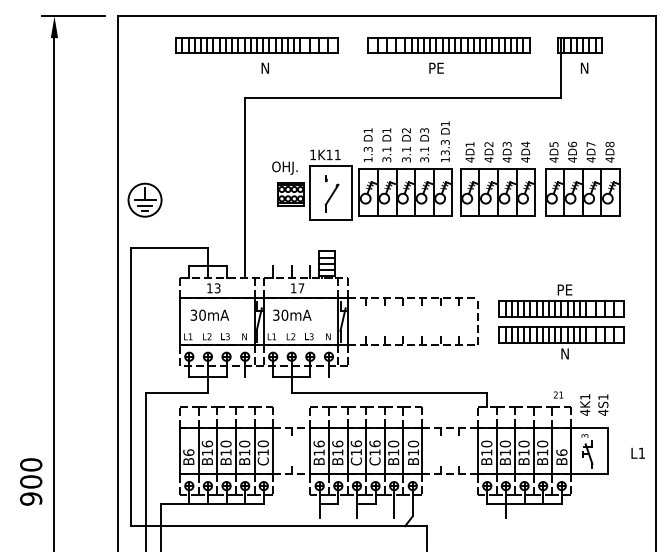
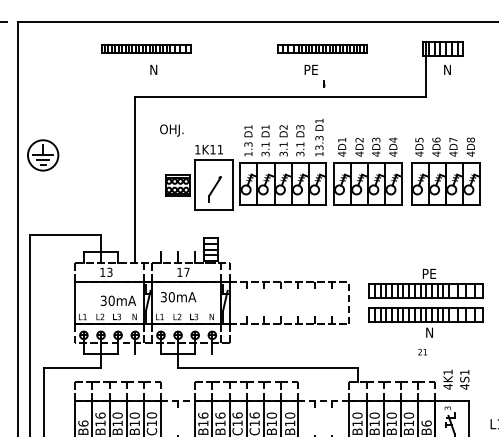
part: (256, 45) -> (145, 48), size x0.6
part: (448, 45) -> (322, 48), size x0.6
text: (284, 167) -> (171, 129), moved
part: (326, 178) -> (324, 83), moved
part: (144, 199) -> (42, 154), moved
text: (209, 314) -> (118, 300), moved
text: (558, 394) -> (422, 351), moved

